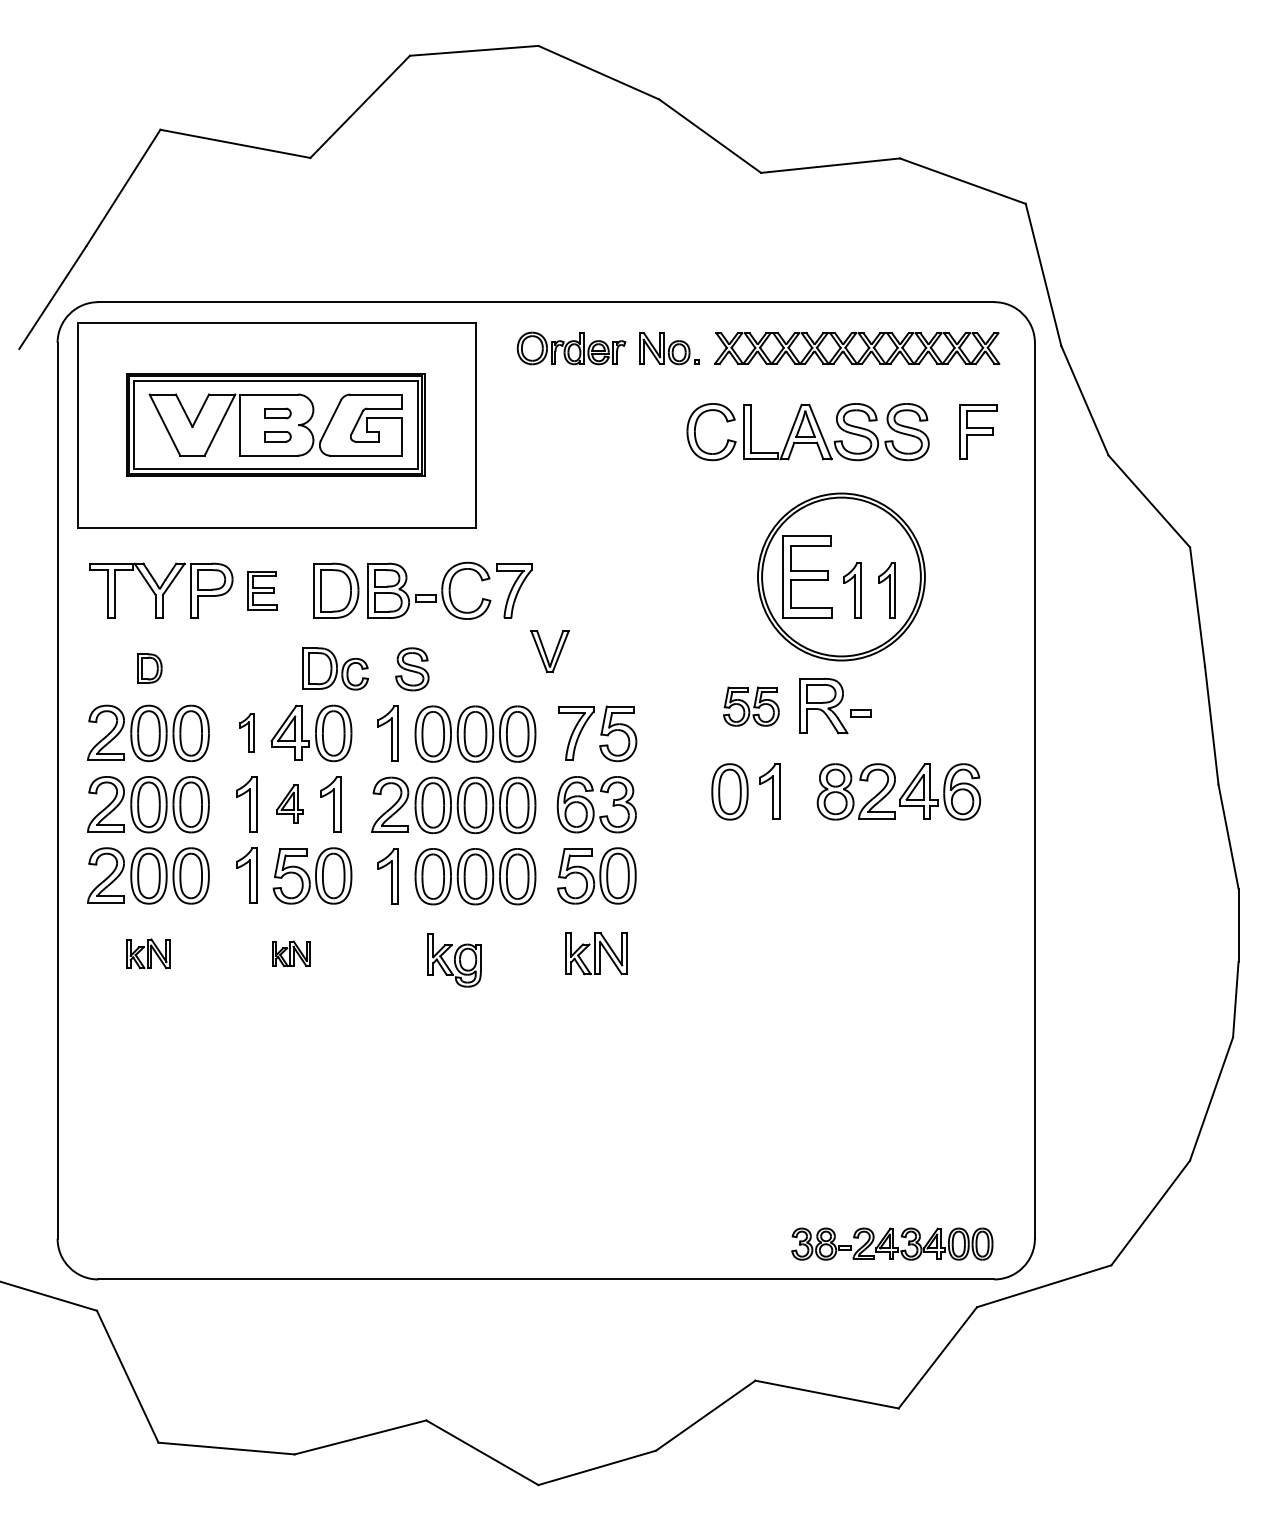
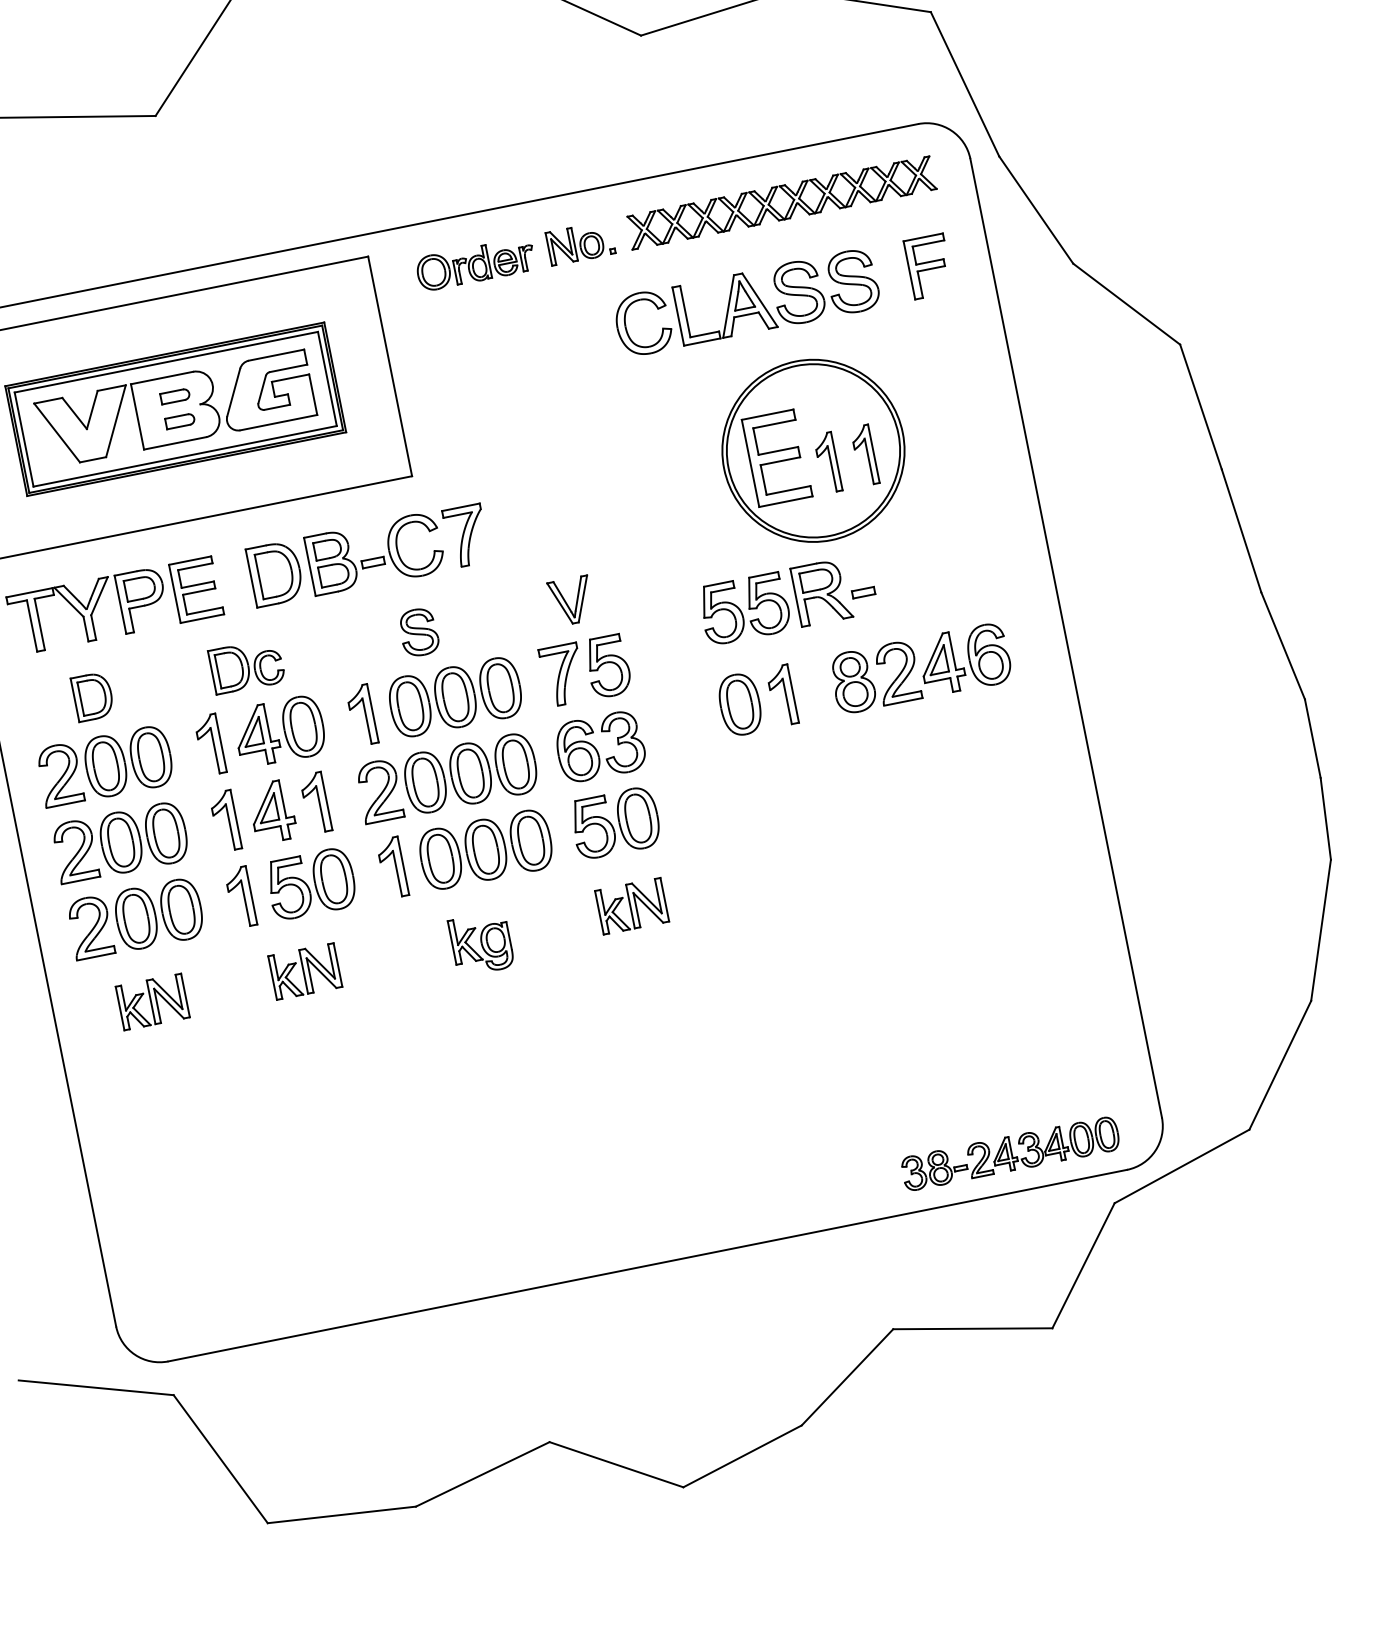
part: (262, 590) -> (196, 589), size x1.43
part: (549, 651) -> (570, 601), moved
part: (149, 668) -> (92, 696), size x1.43
part: (335, 668) -> (246, 665), moved
part: (412, 669) -> (419, 632), moved
part: (751, 706) -> (744, 608), size x1.43
part: (246, 732) -> (210, 744), size x1.43
part: (289, 804) -> (271, 812), size x1.43
part: (148, 953) -> (152, 1001), size x1.43
part: (291, 953) -> (305, 971), size x1.67

